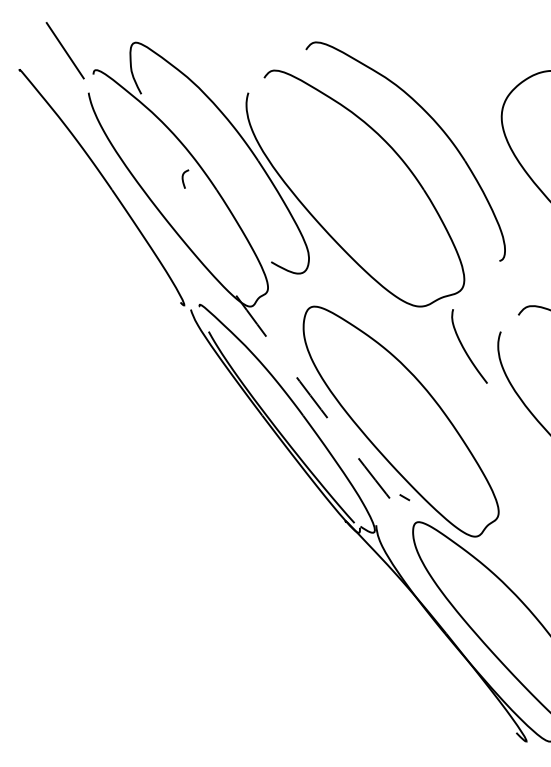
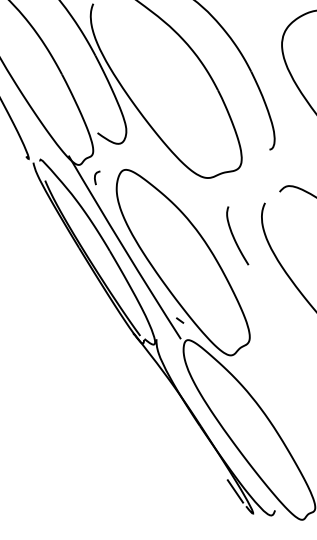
curve: (183, 178) -> (95, 177), moved
curve: (465, 349) -> (234, 237), moved
arc: (321, 409) -> (124, 247), dashed -> solid
line: (499, 714) -> (234, 491), added

